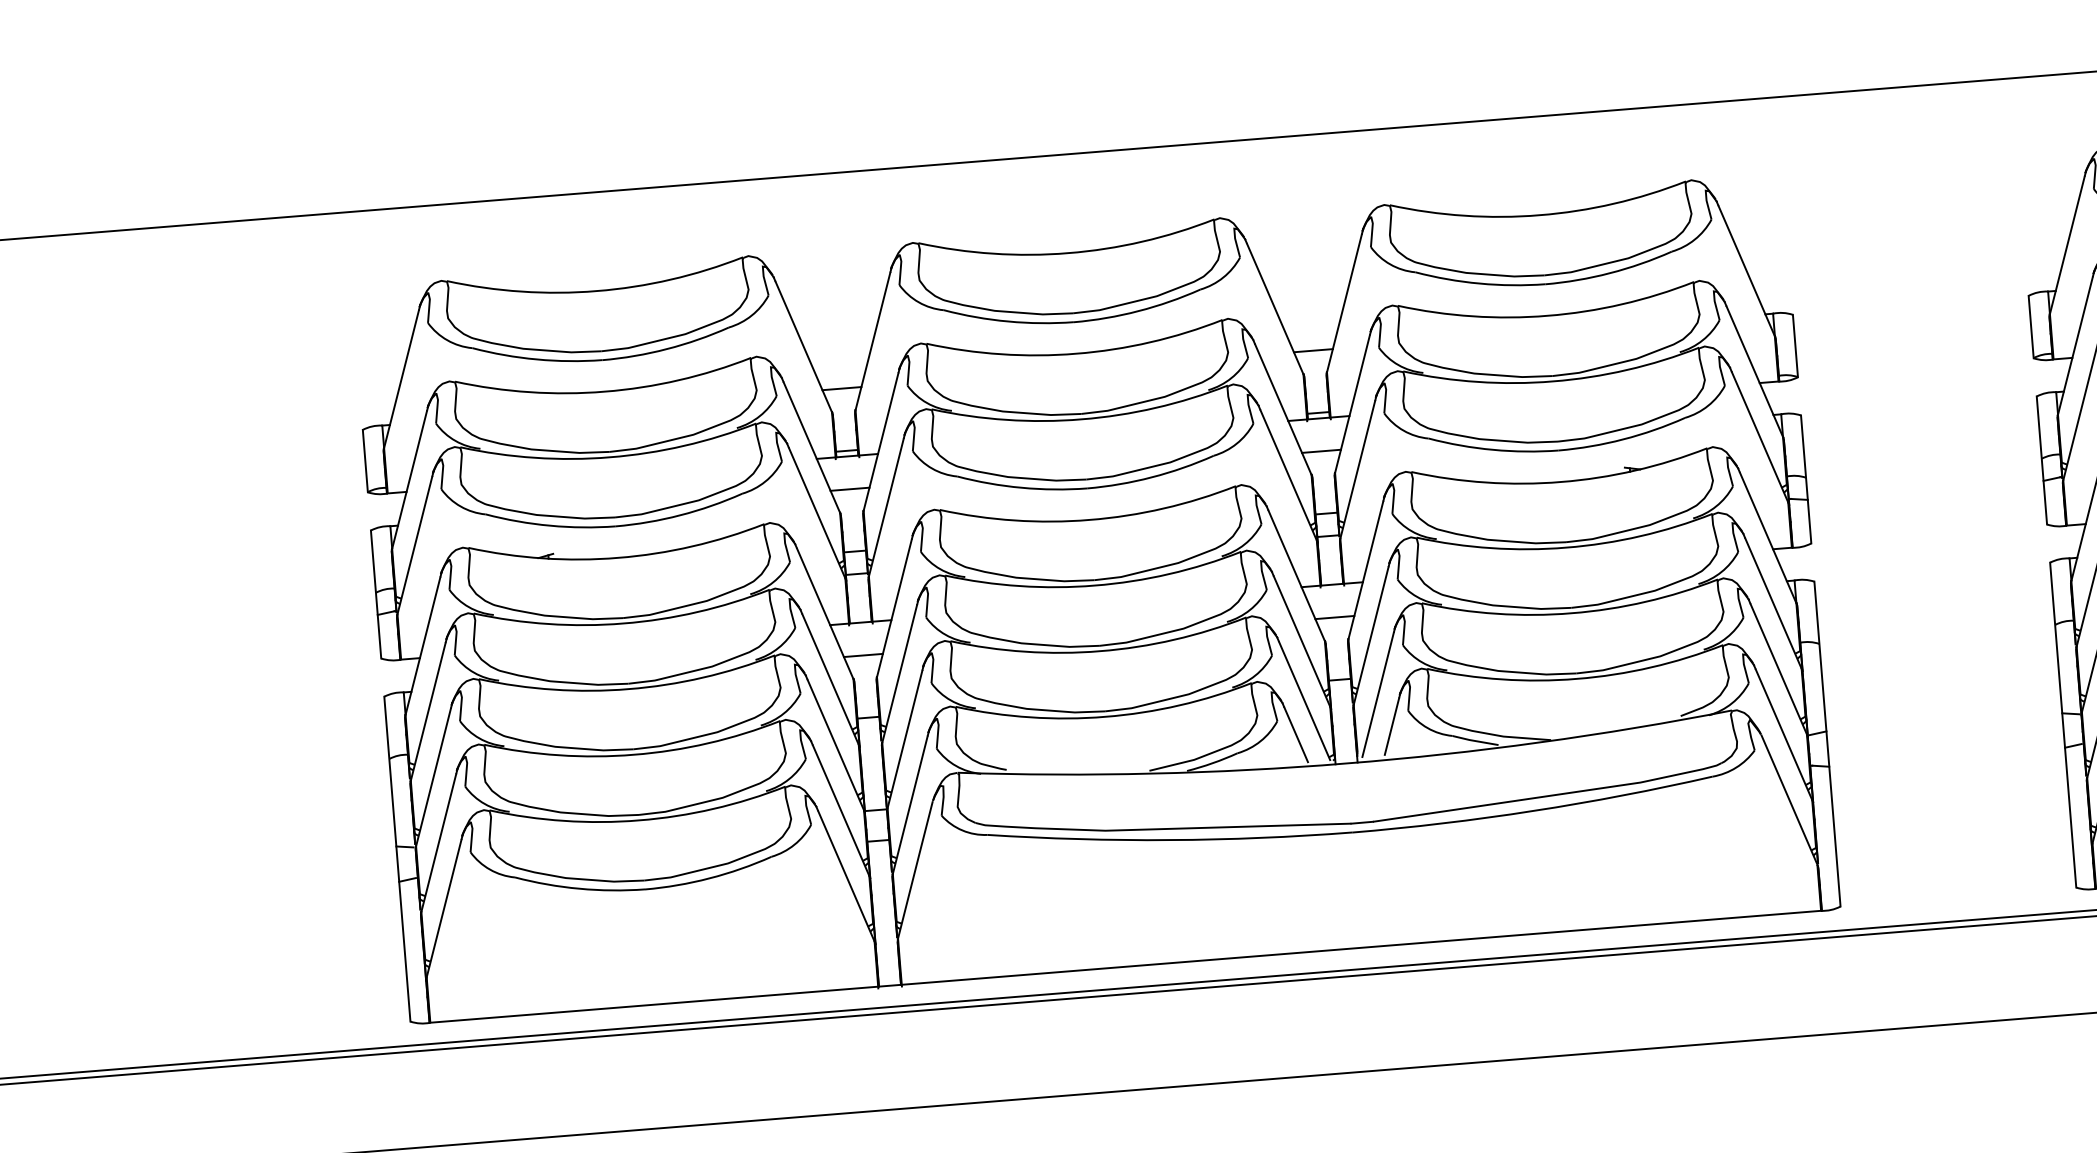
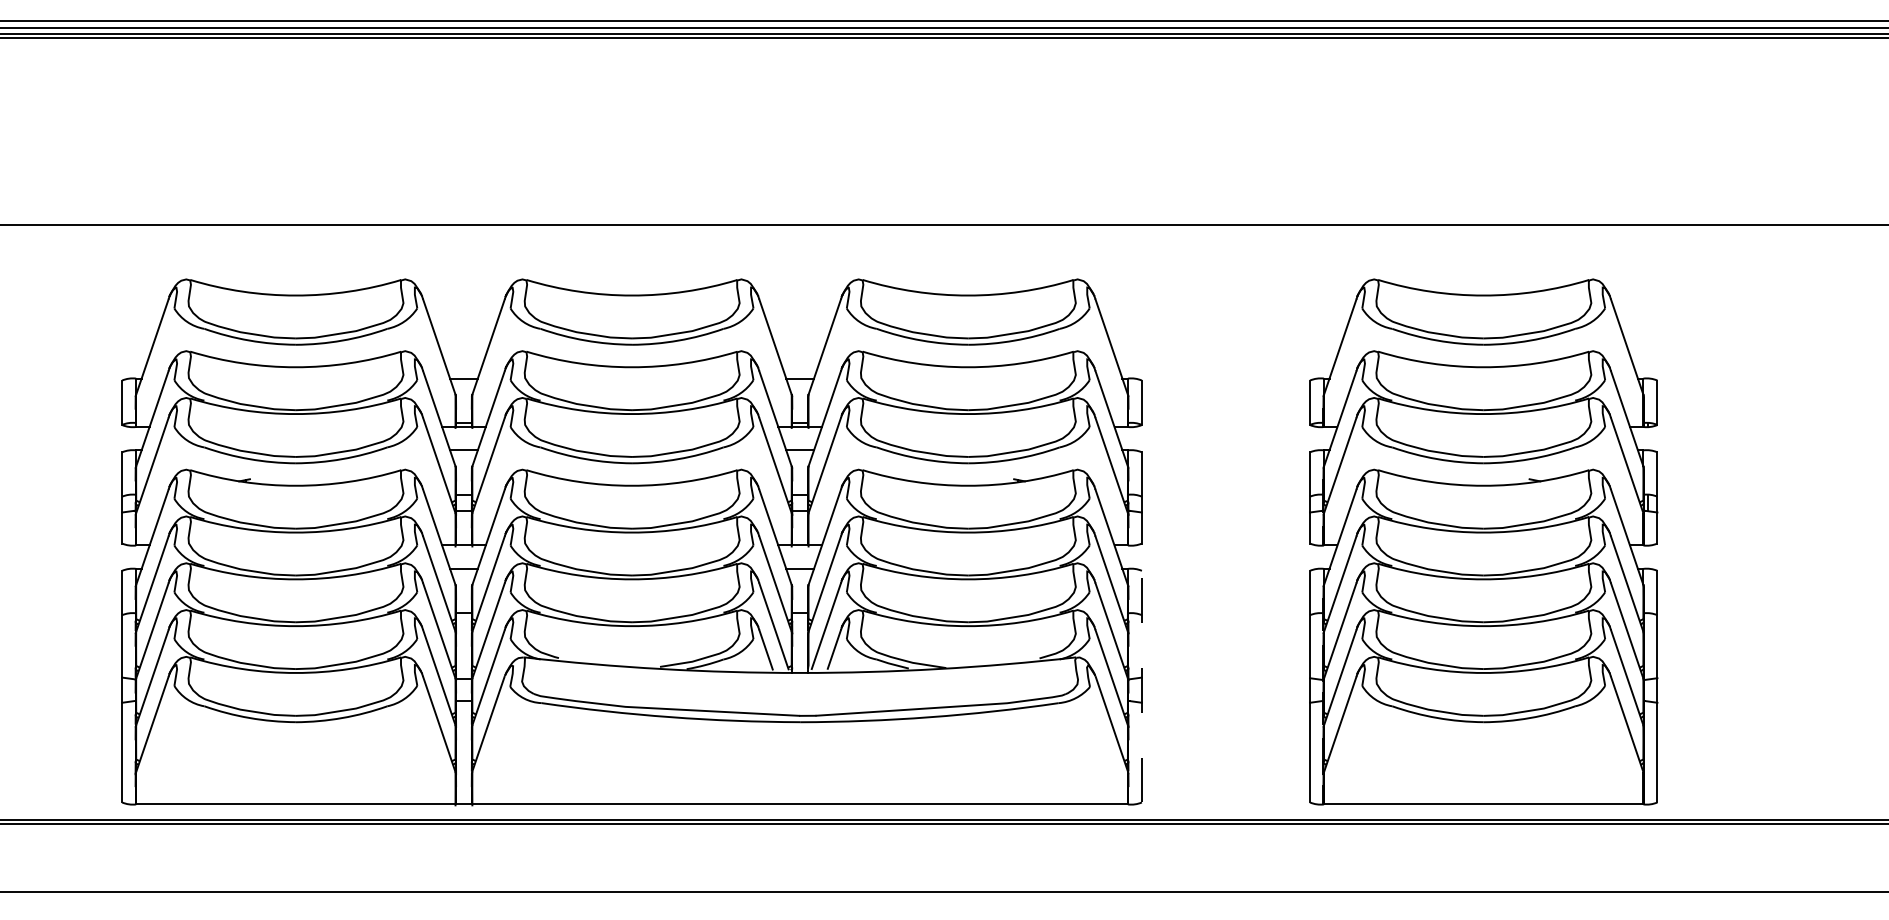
line: (1826, 743) -> (1141, 686), solid -> dashed

